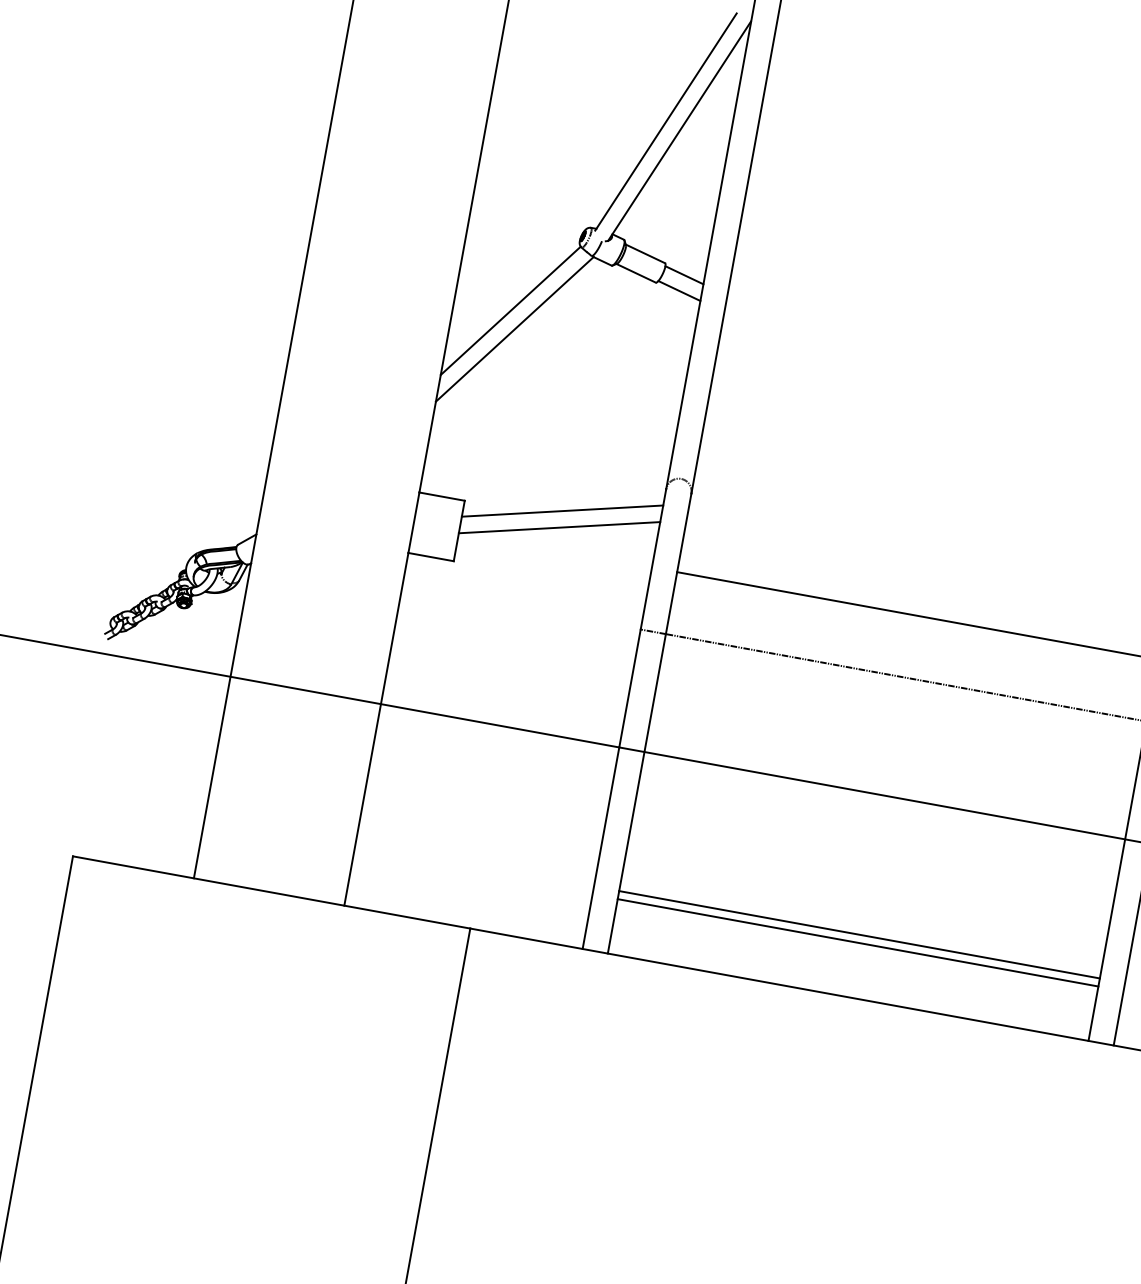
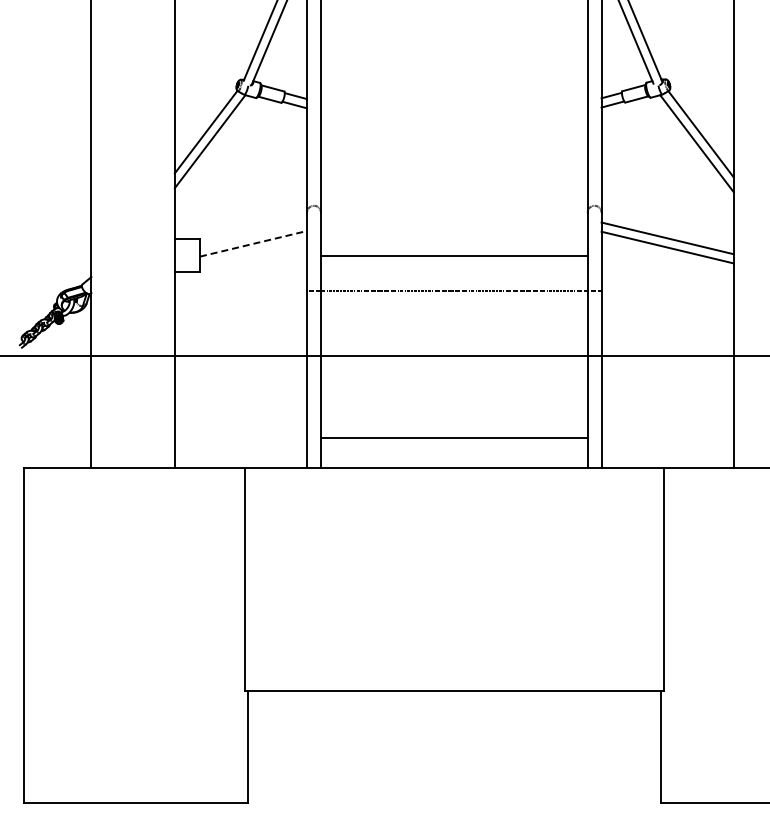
line: (562, 510) -> (253, 234), removed
line: (561, 527) -> (254, 243), solid -> dashed
line: (859, 935) -> (454, 433), removed

